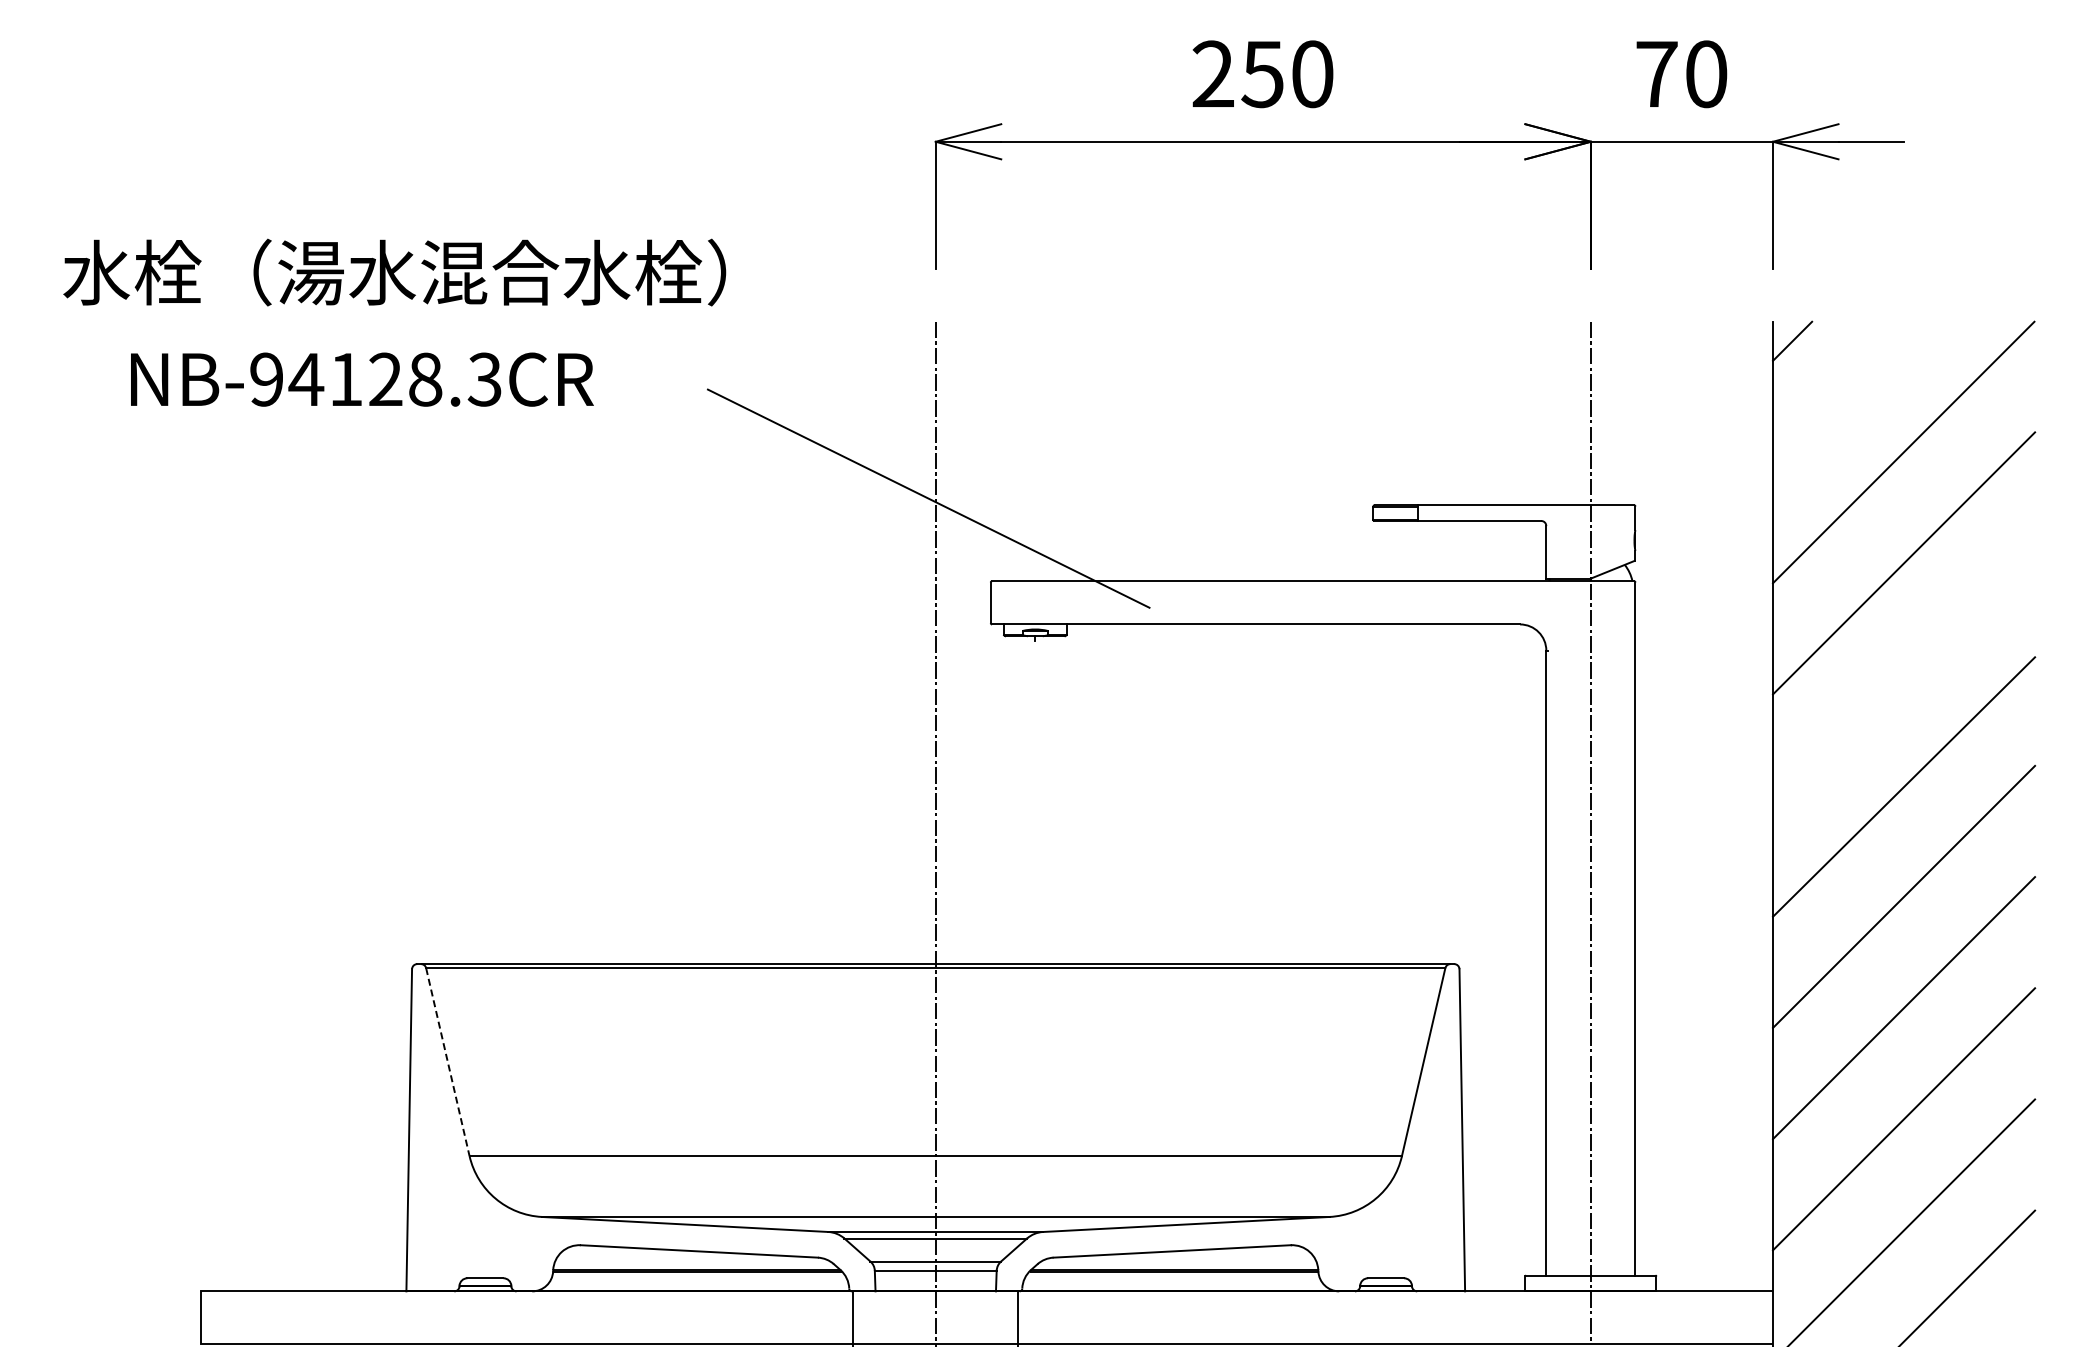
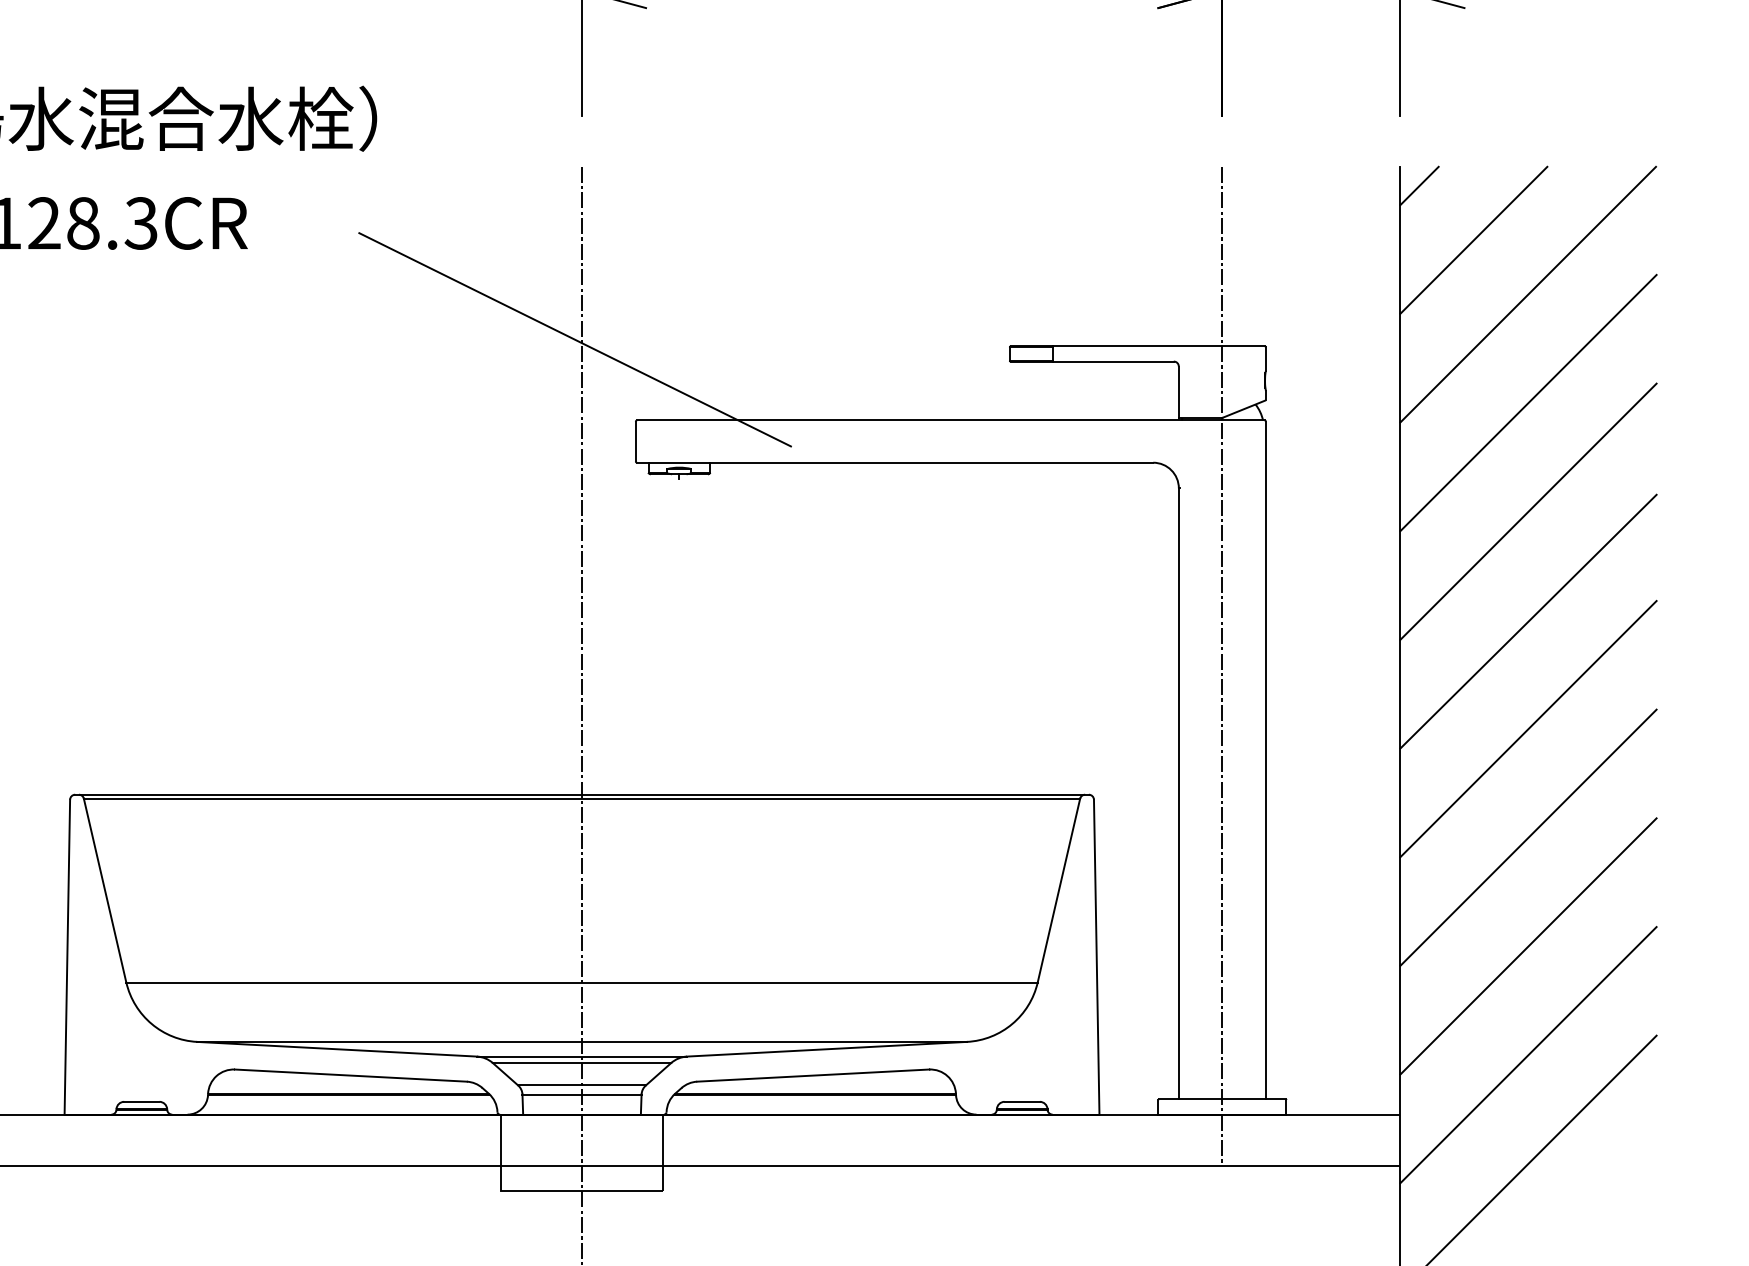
line: (1848, 396) -> (1474, 239), added
line: (1904, 674) -> (1528, 511), added
line: (447, 1062) -> (104, 890), dashed -> solid

